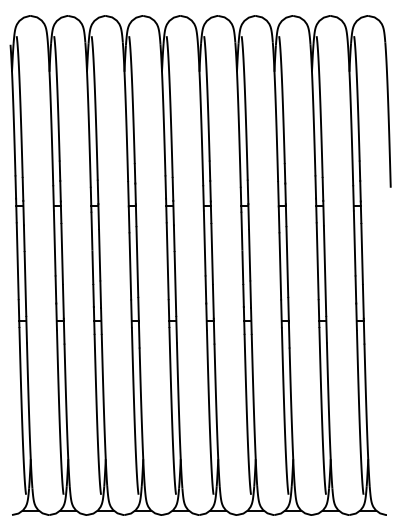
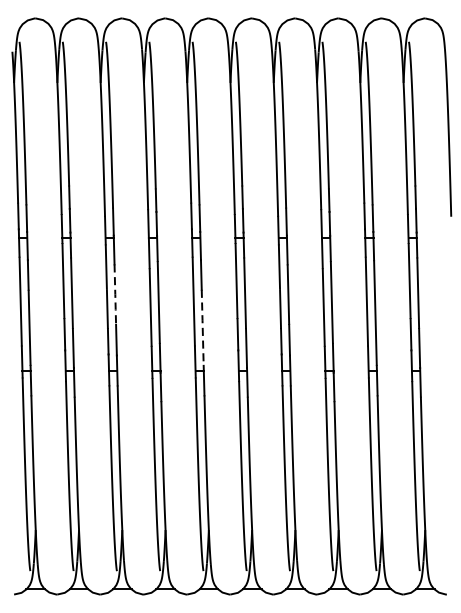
line: (99, 255) -> (115, 294), solid -> dashed
line: (175, 283) -> (202, 327), solid -> dashed

